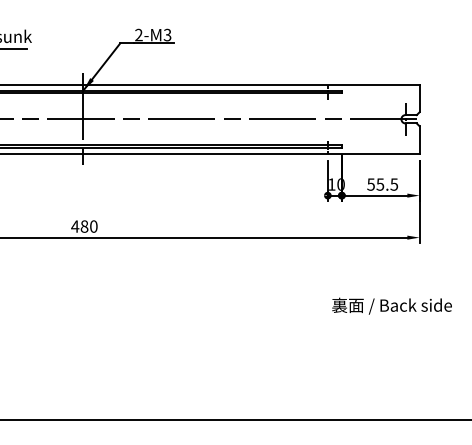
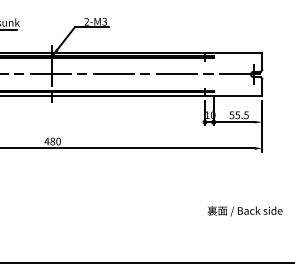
text: (391, 306) -> (244, 211), moved

